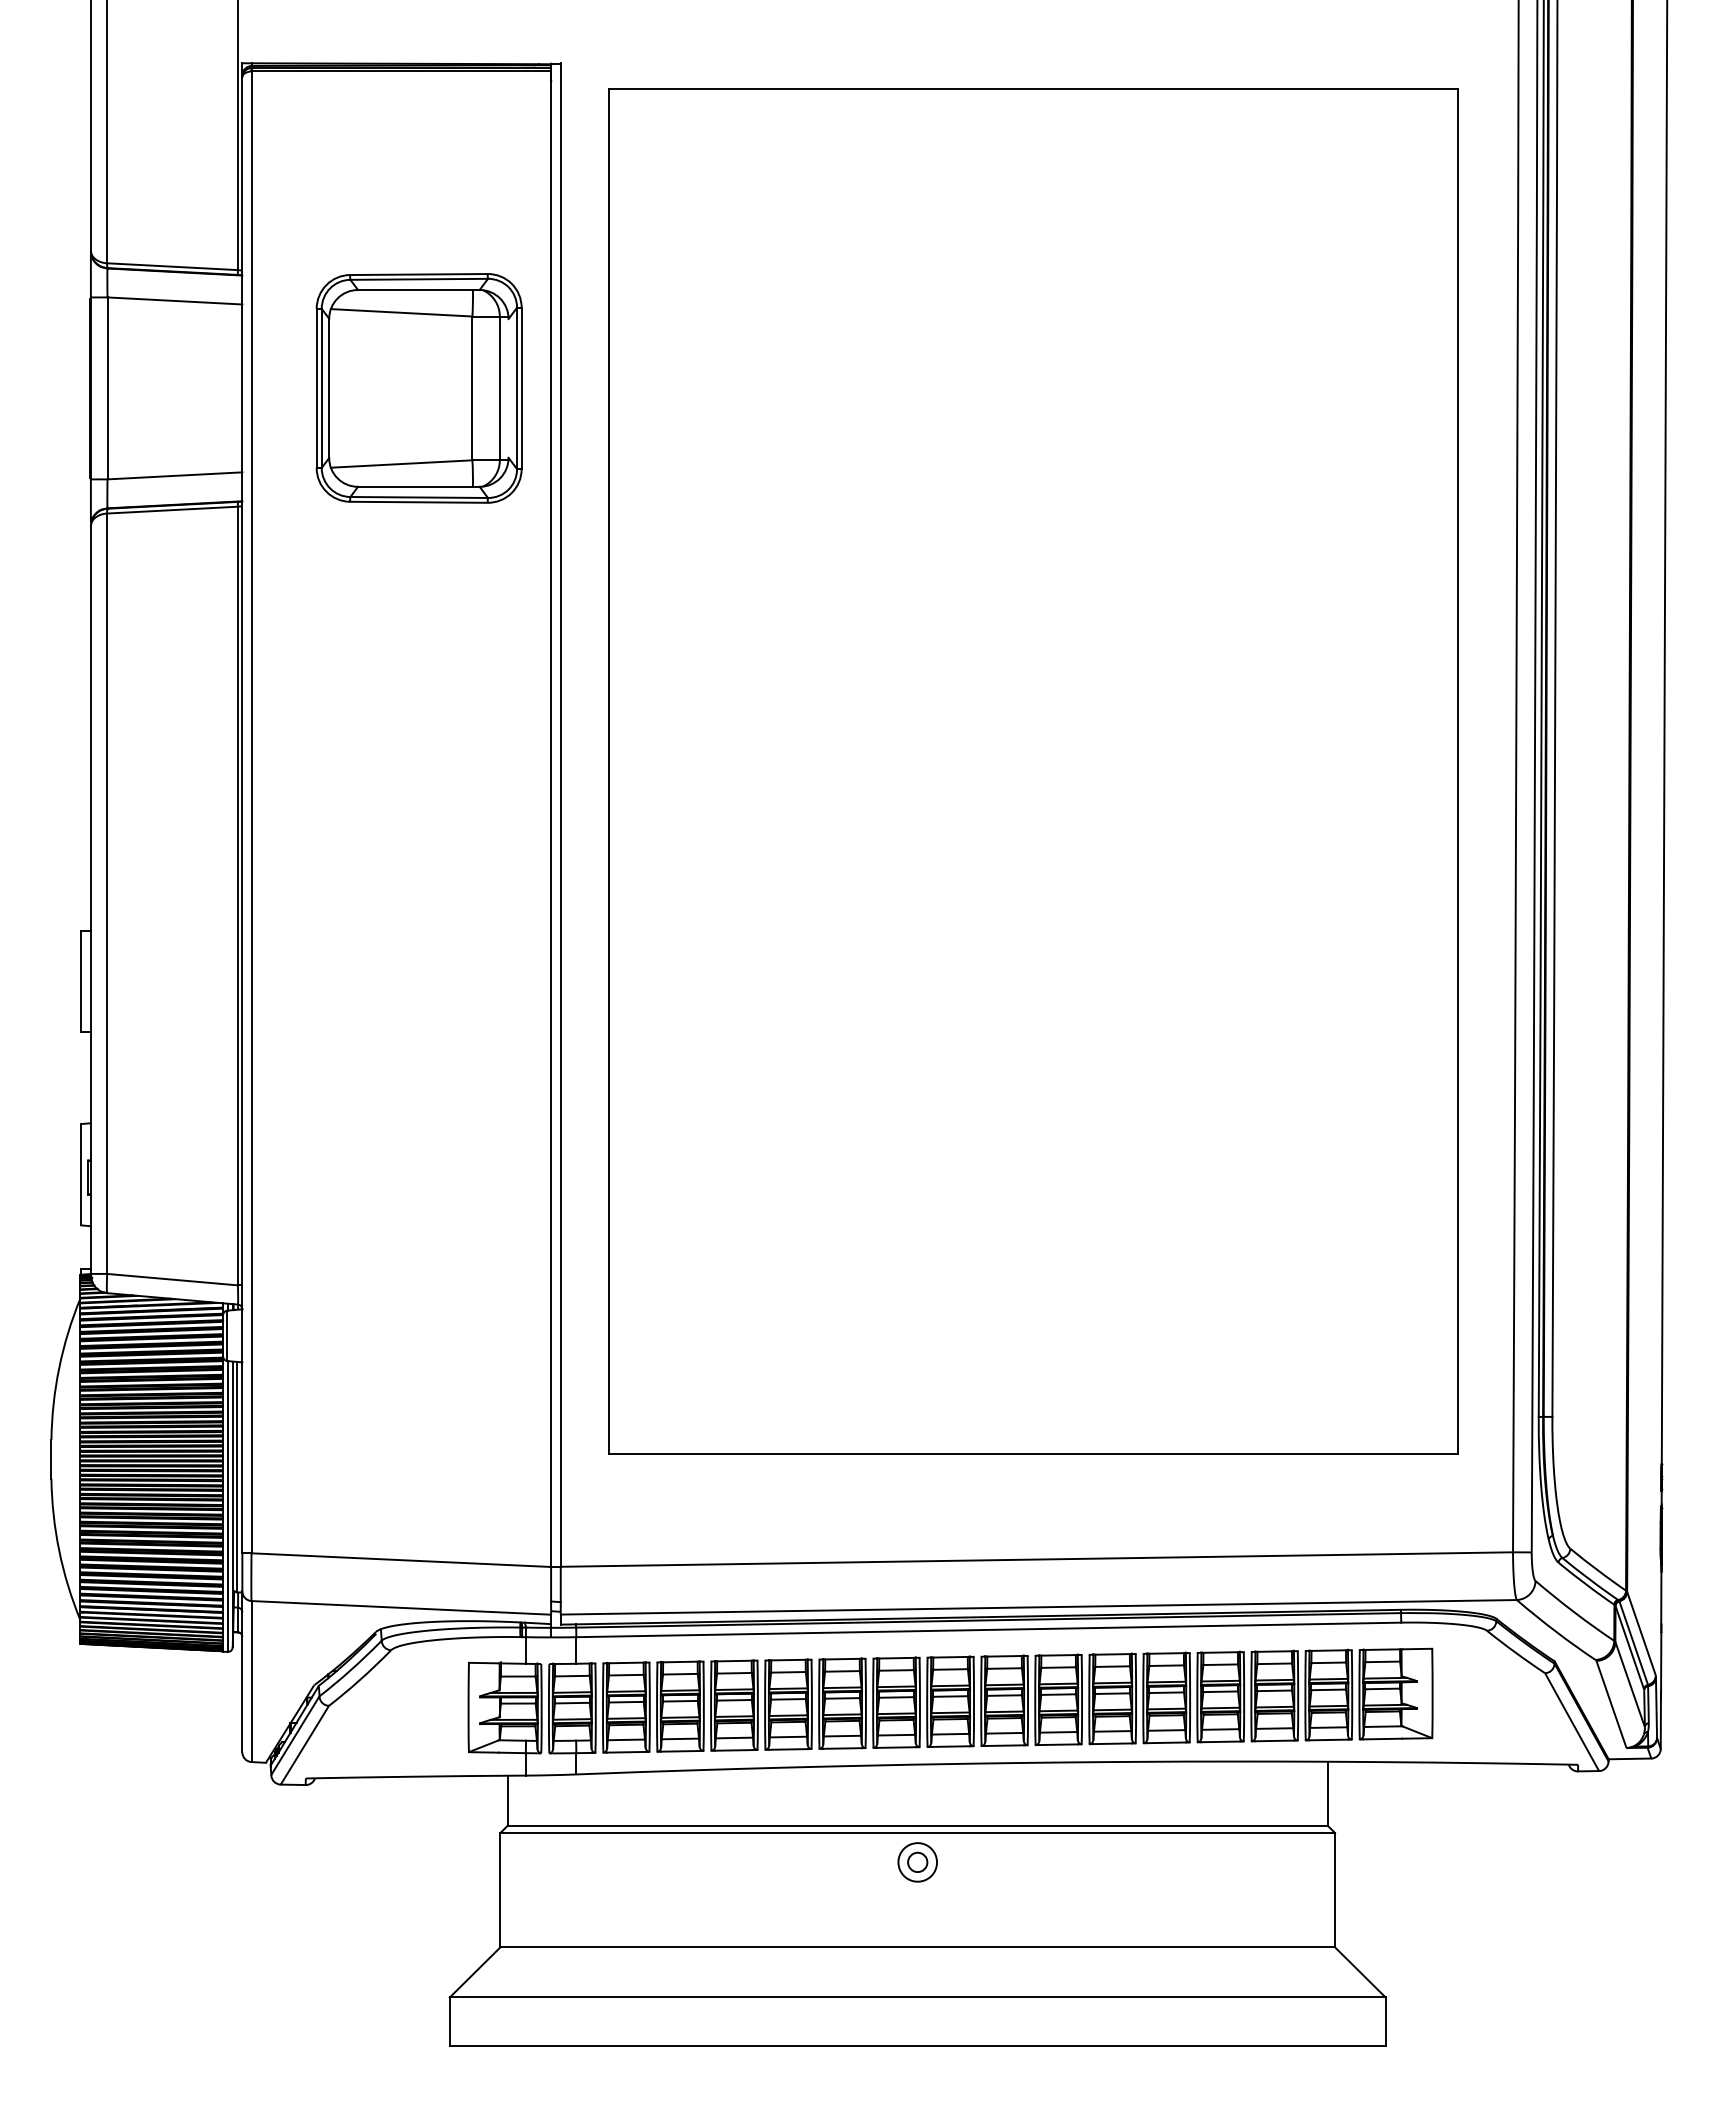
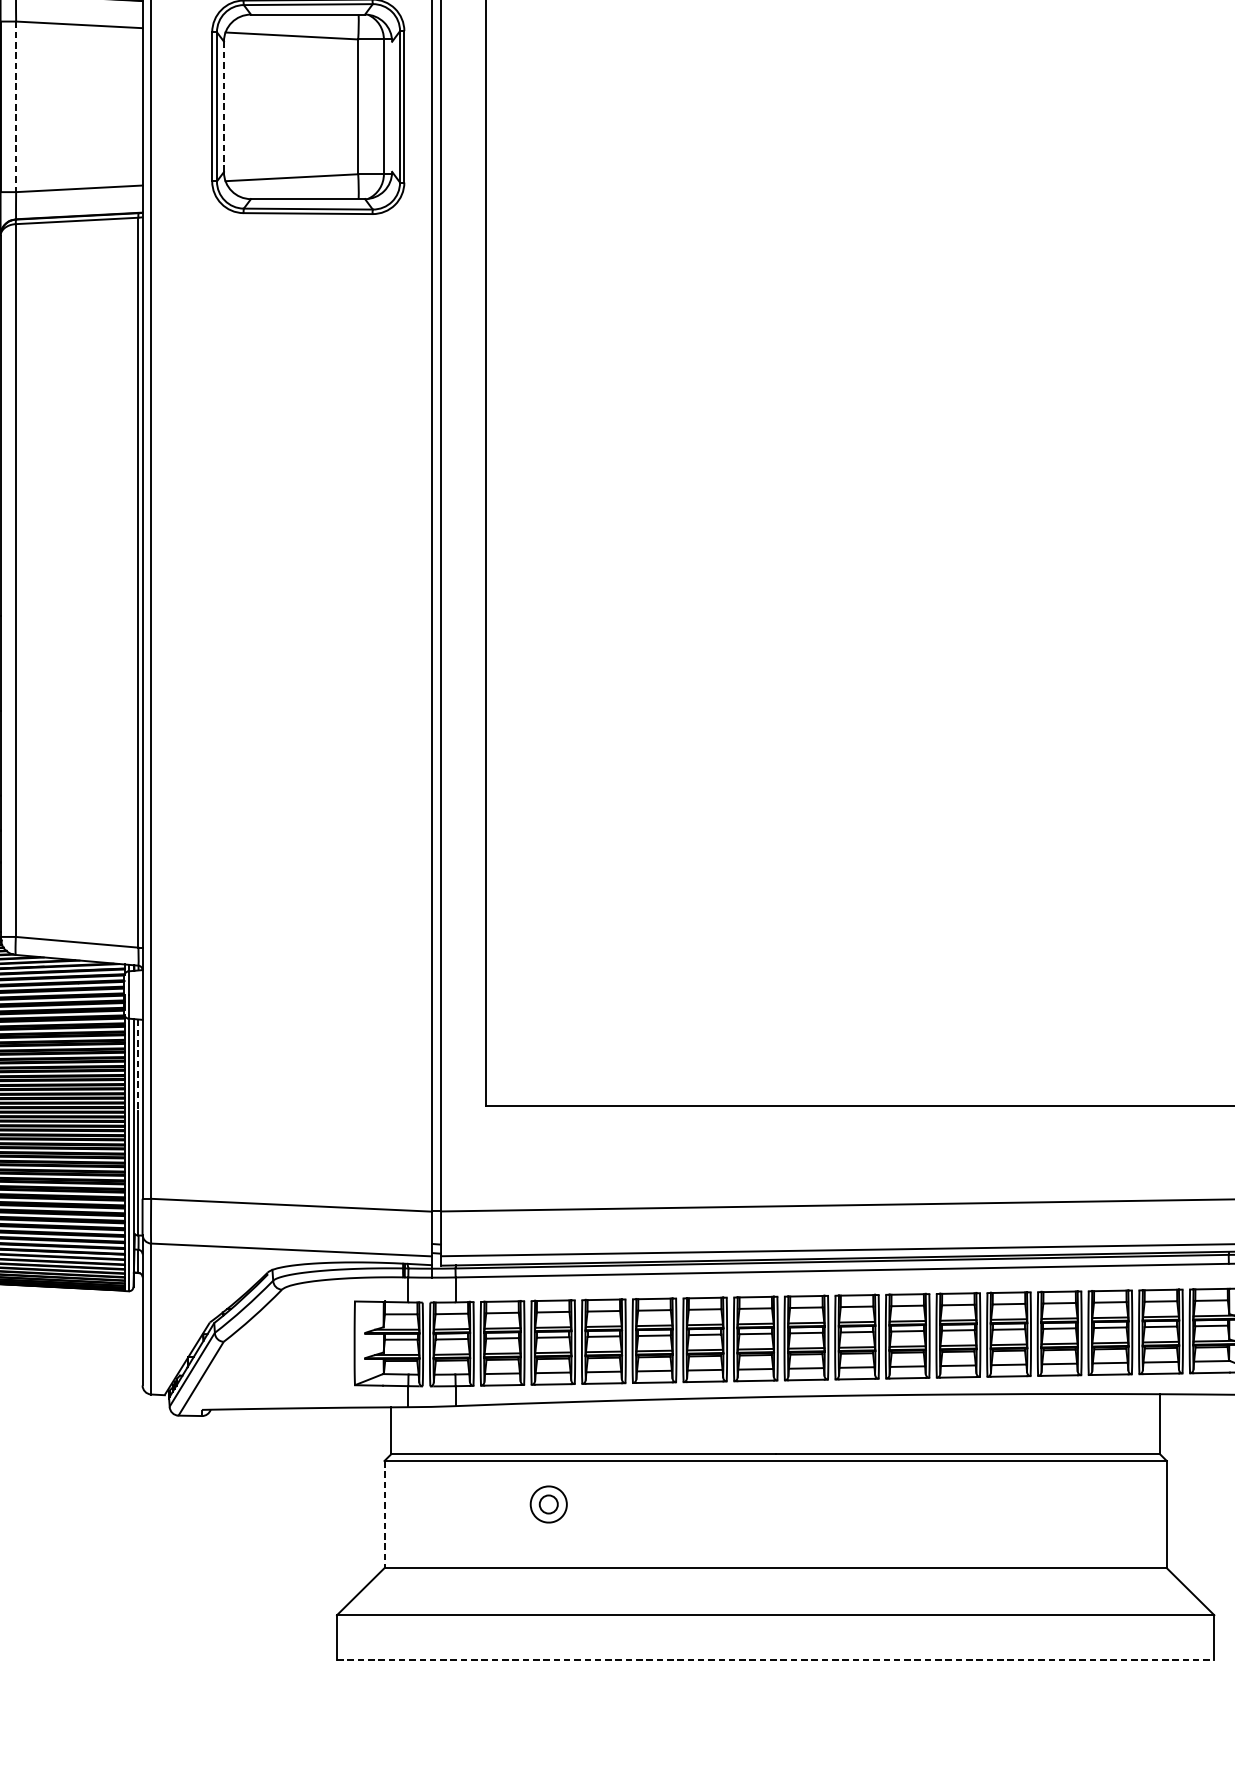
line: (107, 388) -> (16, 106), solid -> dashed
line: (329, 388) -> (224, 106), solid -> dashed
line: (237, 1410) -> (138, 1064), solid -> dashed
part: (917, 1862) -> (548, 1504), moved
line: (500, 1890) -> (384, 1514), solid -> dashed
line: (917, 2045) -> (775, 1660), solid -> dashed

